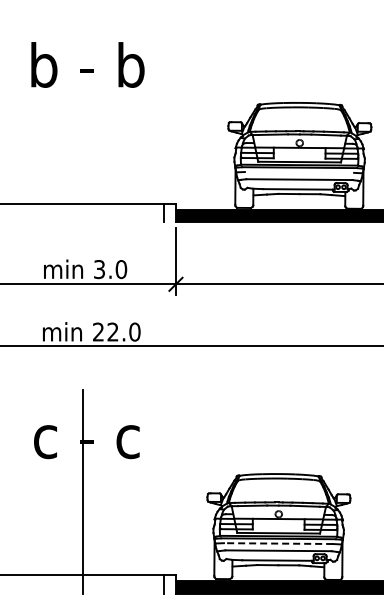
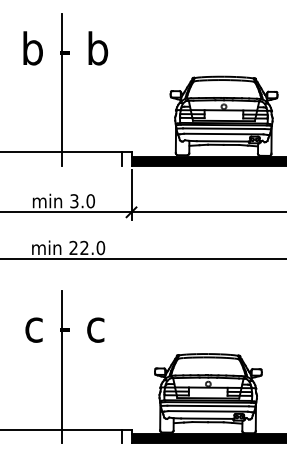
line: (83, 120) -> (62, 89), added
line: (299, 172) -> (223, 128), added
line: (278, 543) -> (208, 405), dashed -> solid

